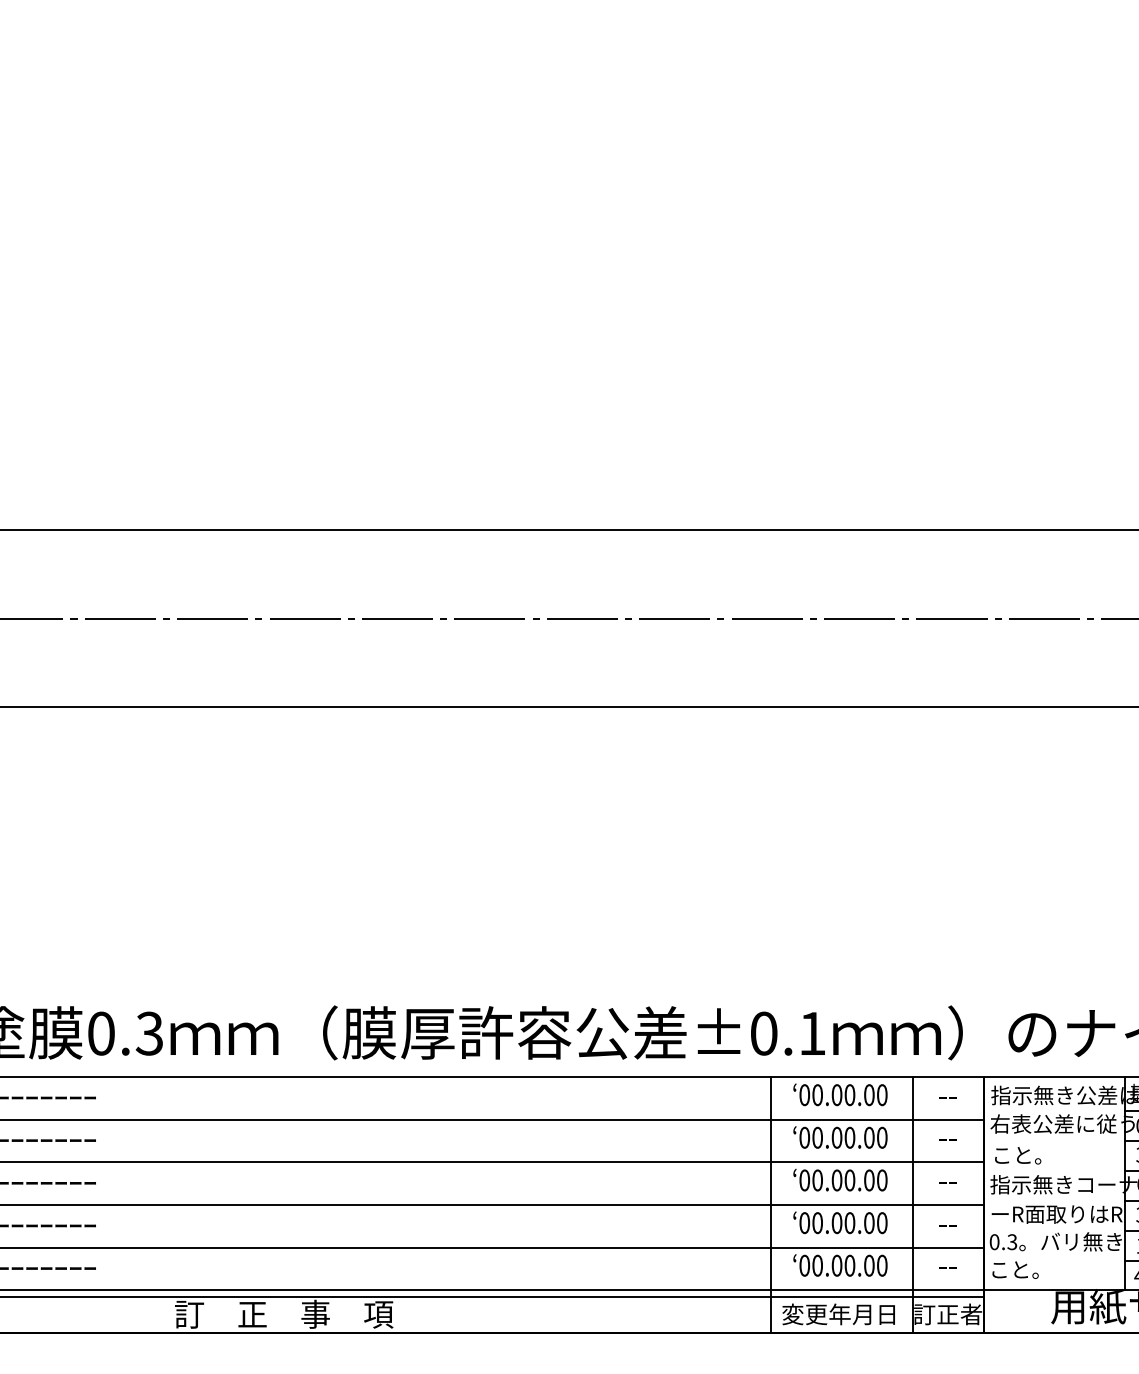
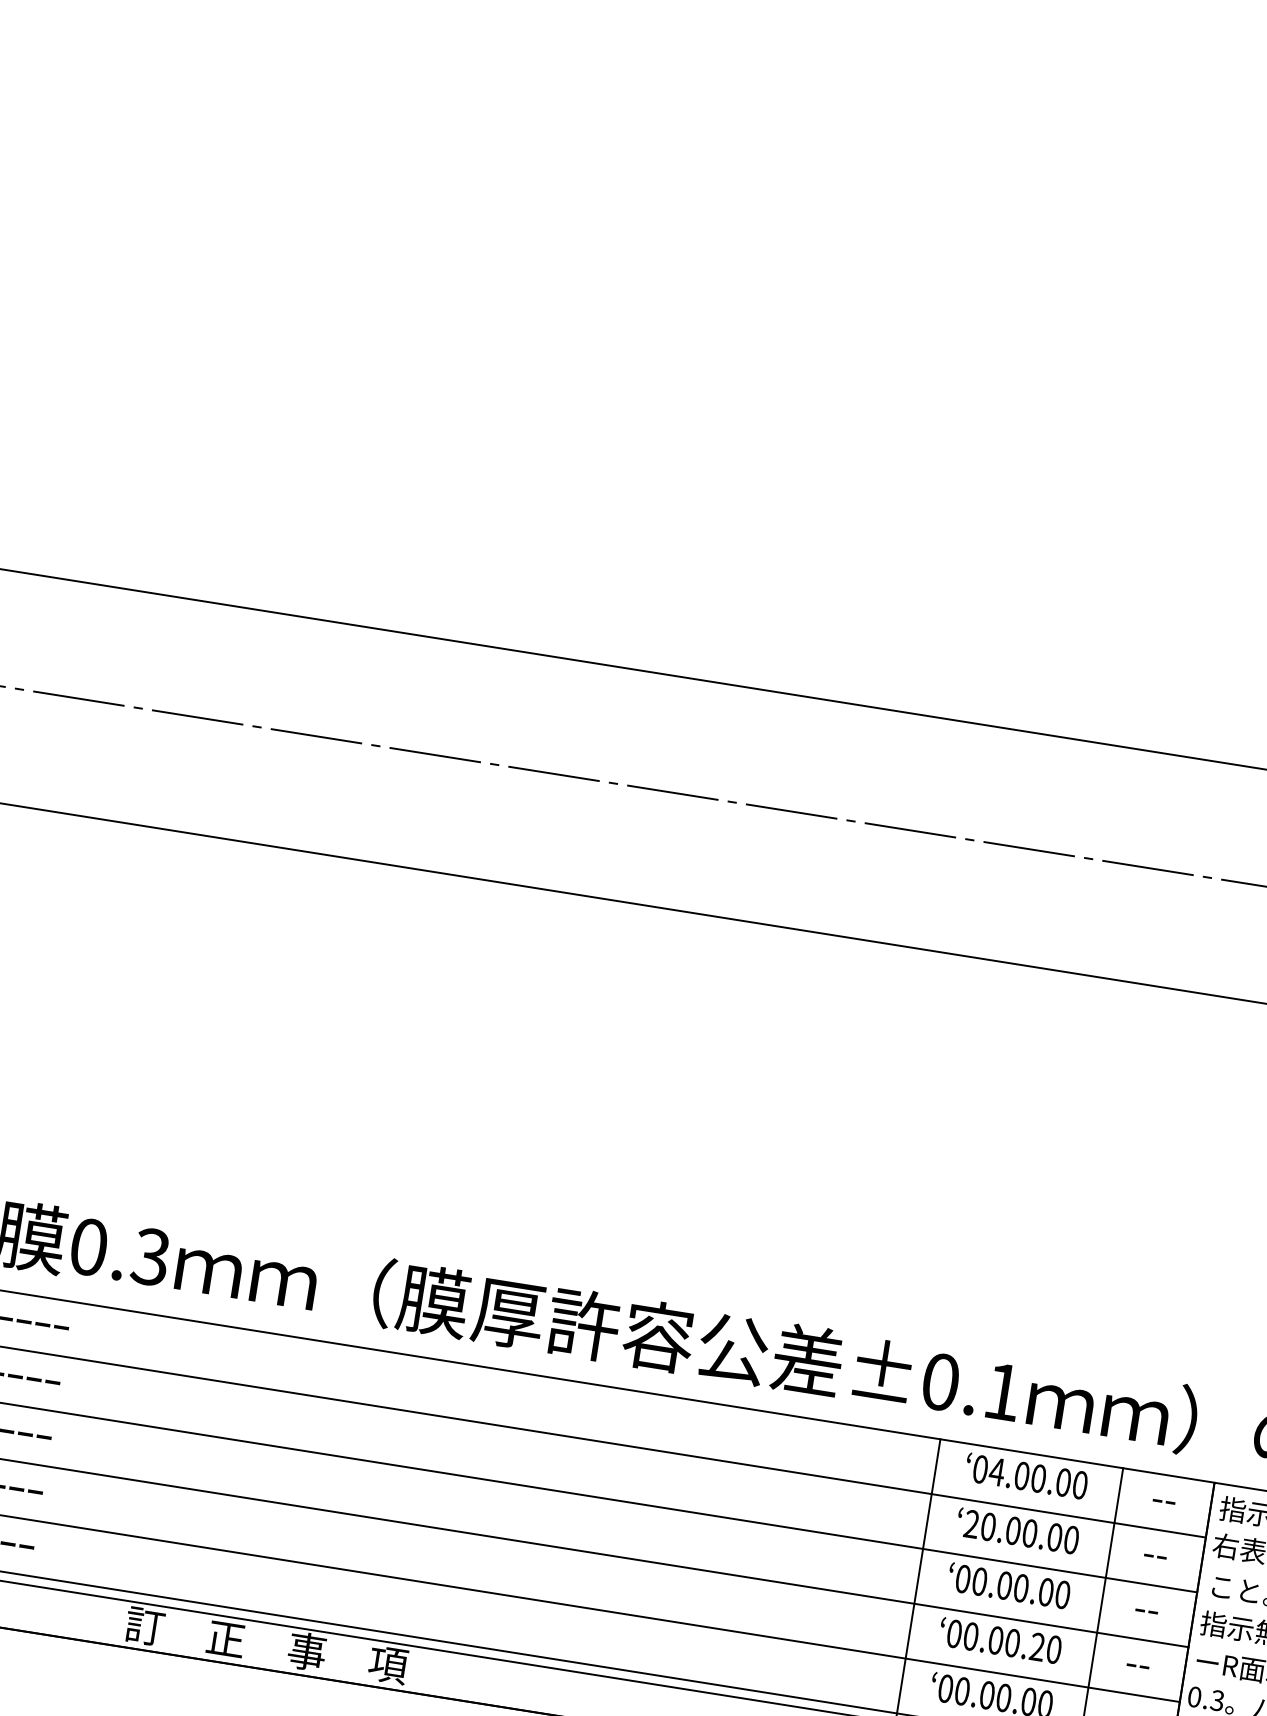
text: (817, 1095) -> (996, 1472), 00.00.00 -> 04.00.00
text: (804, 1137) -> (971, 1523), 00.00.00 -> 20.00.00
text: (869, 1223) -> (1037, 1647), 00.00.00 -> 00.00.20

